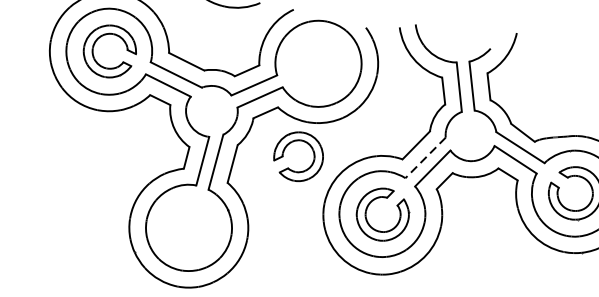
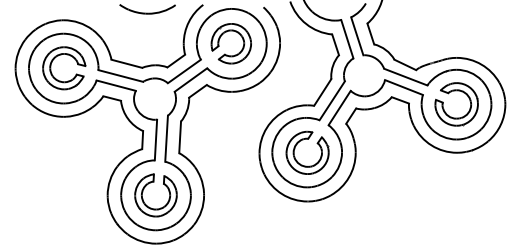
part: (284, 153) -> (219, 43), moved
line: (424, 158) -> (331, 101), dashed -> solid
part: (174, 221) -> (143, 192), added

